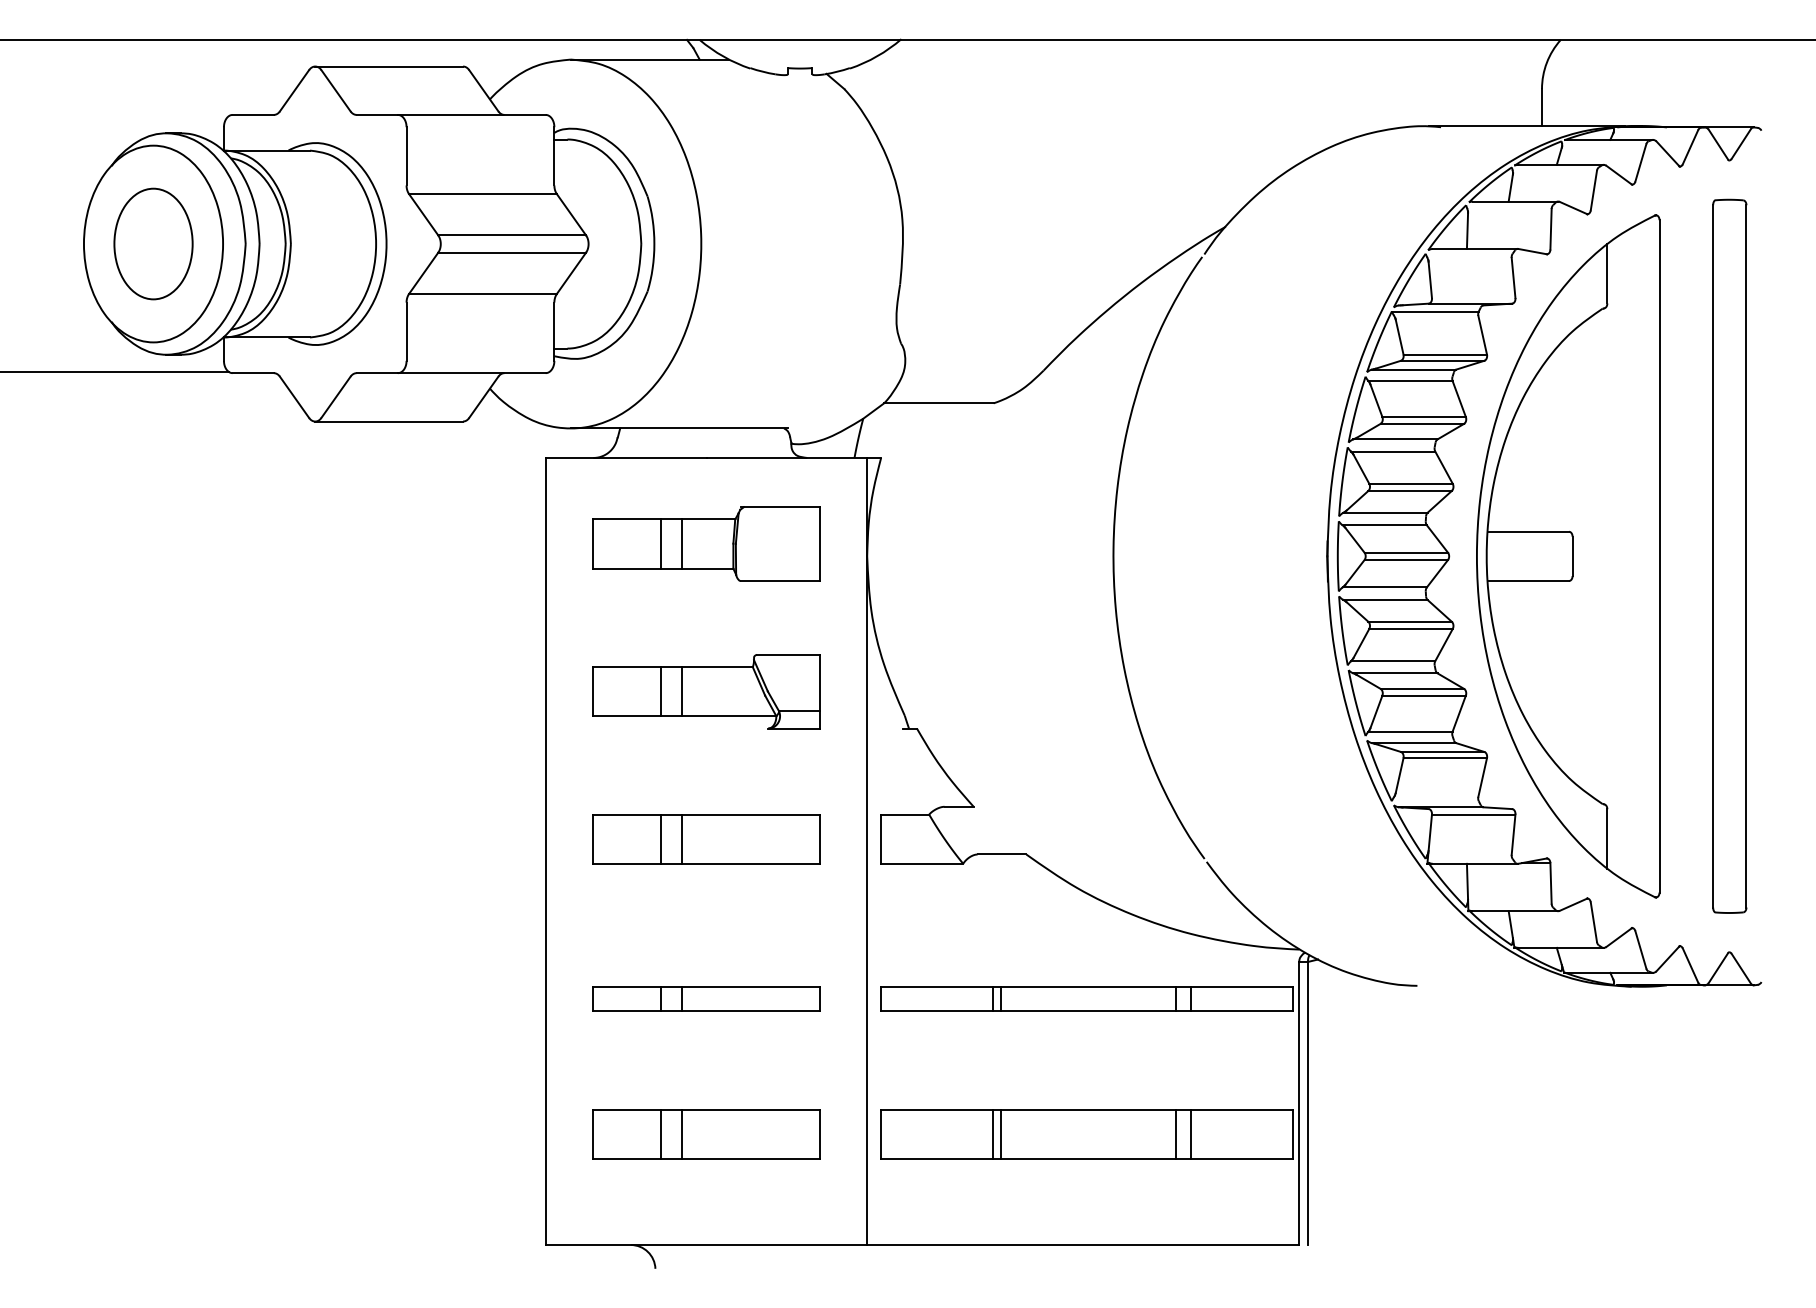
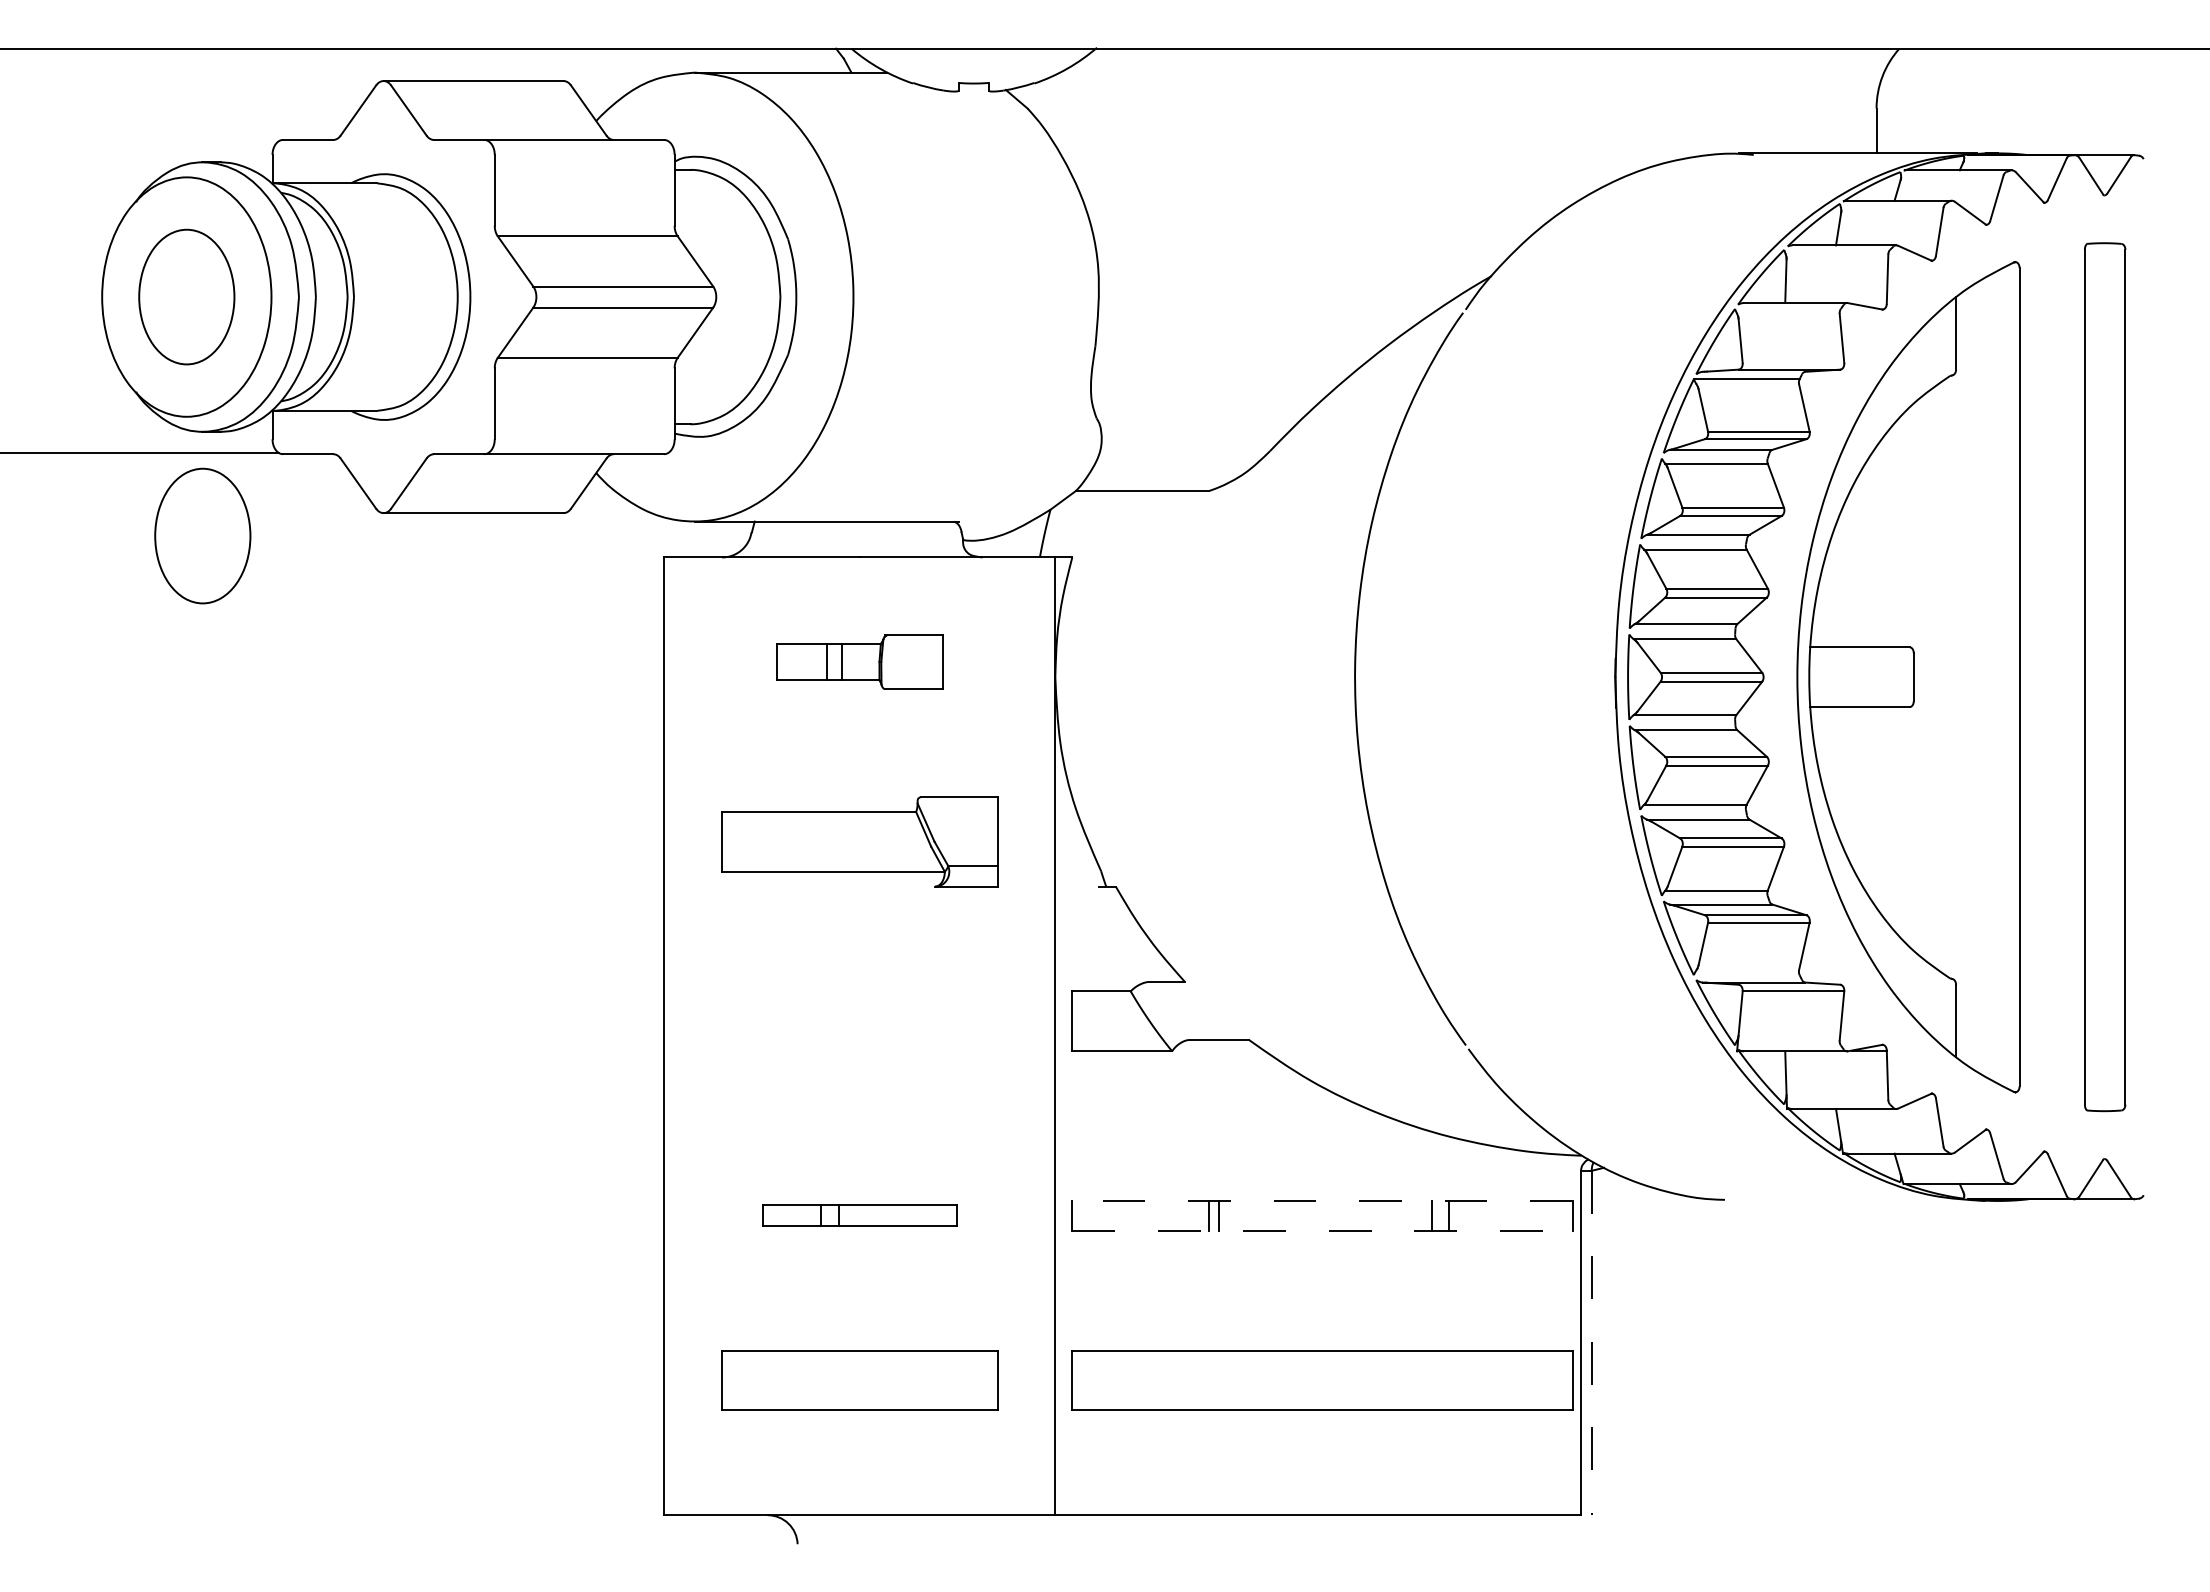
part: (166, 439) -> (202, 535), added
part: (706, 543) -> (859, 661), size x0.6
line: (661, 691) -> (804, 841), removed
line: (681, 691) -> (829, 841), removed
part: (706, 838) -> (859, 1020), removed
line: (1086, 986) -> (1322, 1200), solid -> dashed
part: (706, 998) -> (859, 1215), size x0.7
line: (1087, 1011) -> (1323, 1230), solid -> dashed
line: (1307, 1103) -> (1591, 1343), solid -> dashed
line: (661, 1134) -> (804, 1380), removed
line: (681, 1134) -> (829, 1380), removed
line: (993, 1134) -> (1208, 1380), removed
line: (1001, 1134) -> (1218, 1380), removed
line: (1176, 1134) -> (1431, 1380), removed
line: (1190, 1134) -> (1448, 1380), removed

